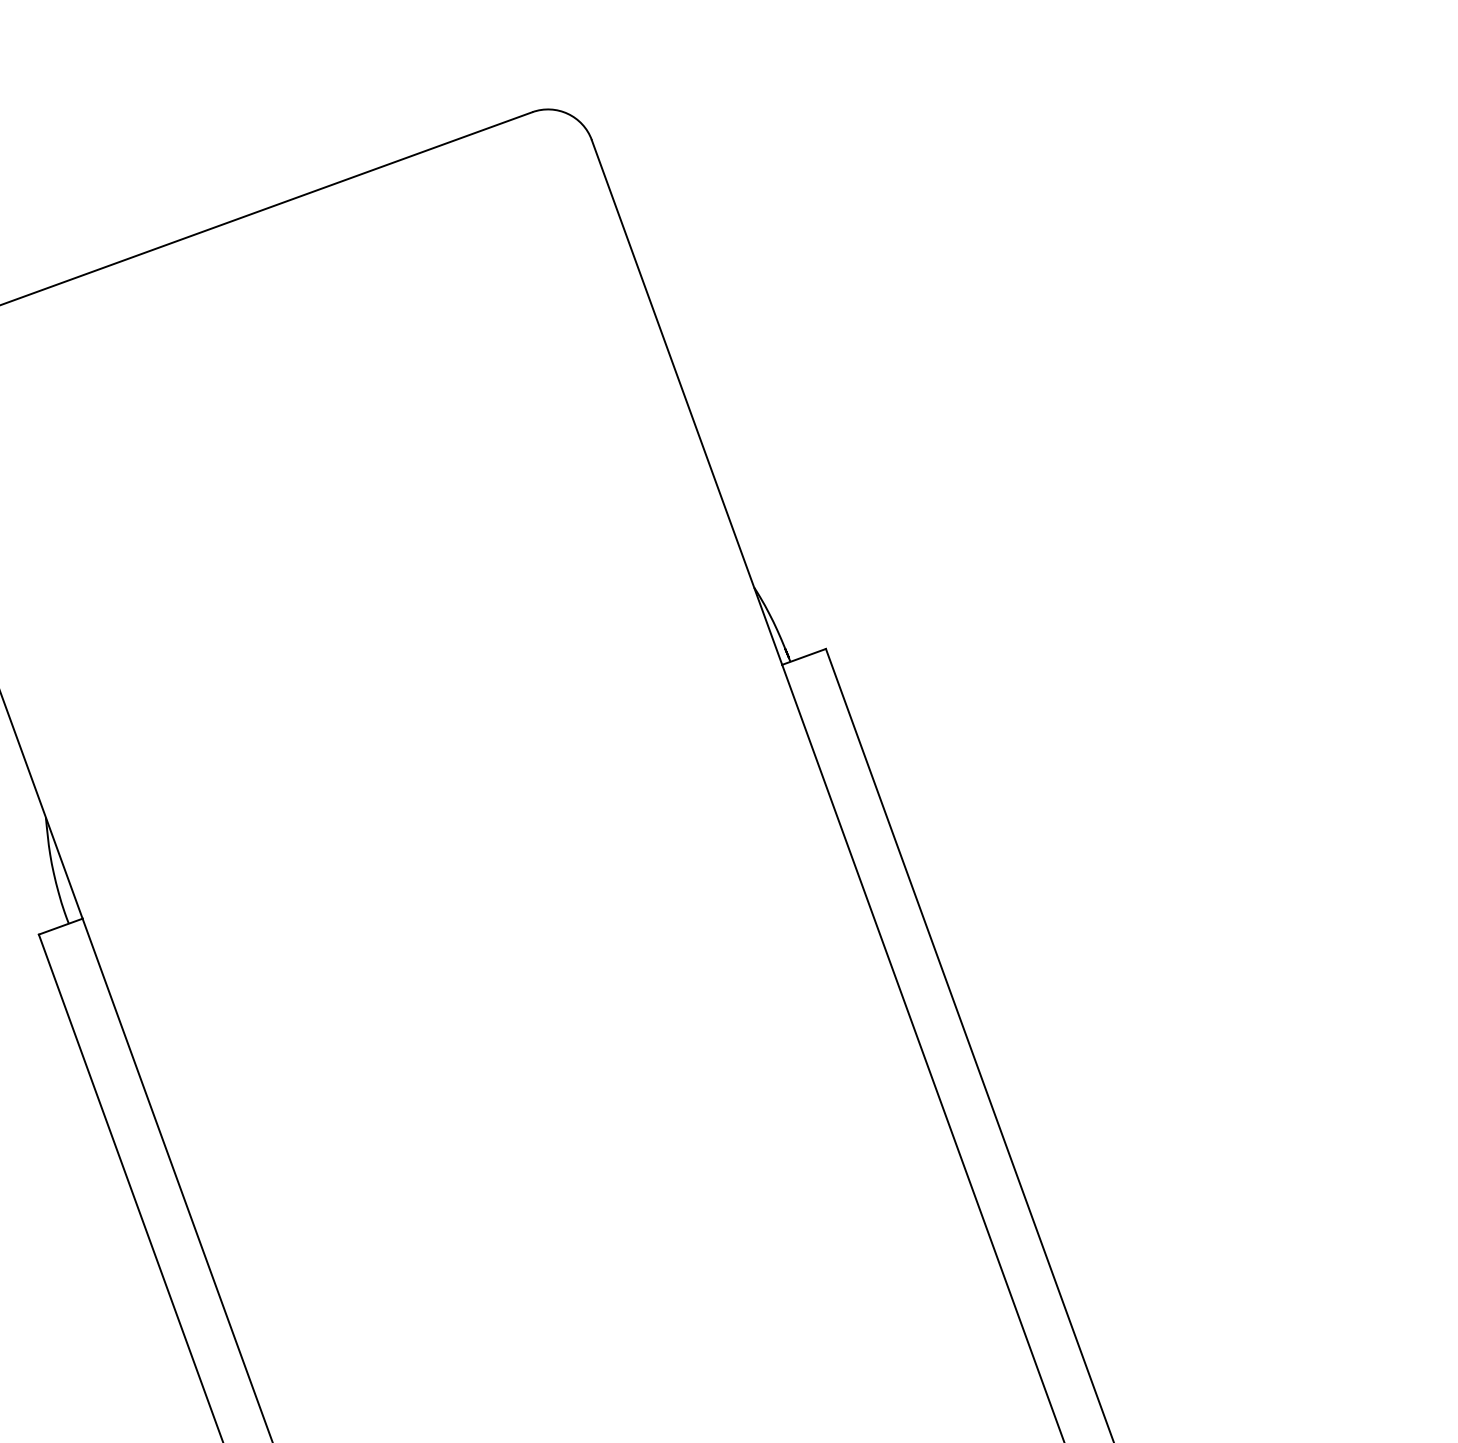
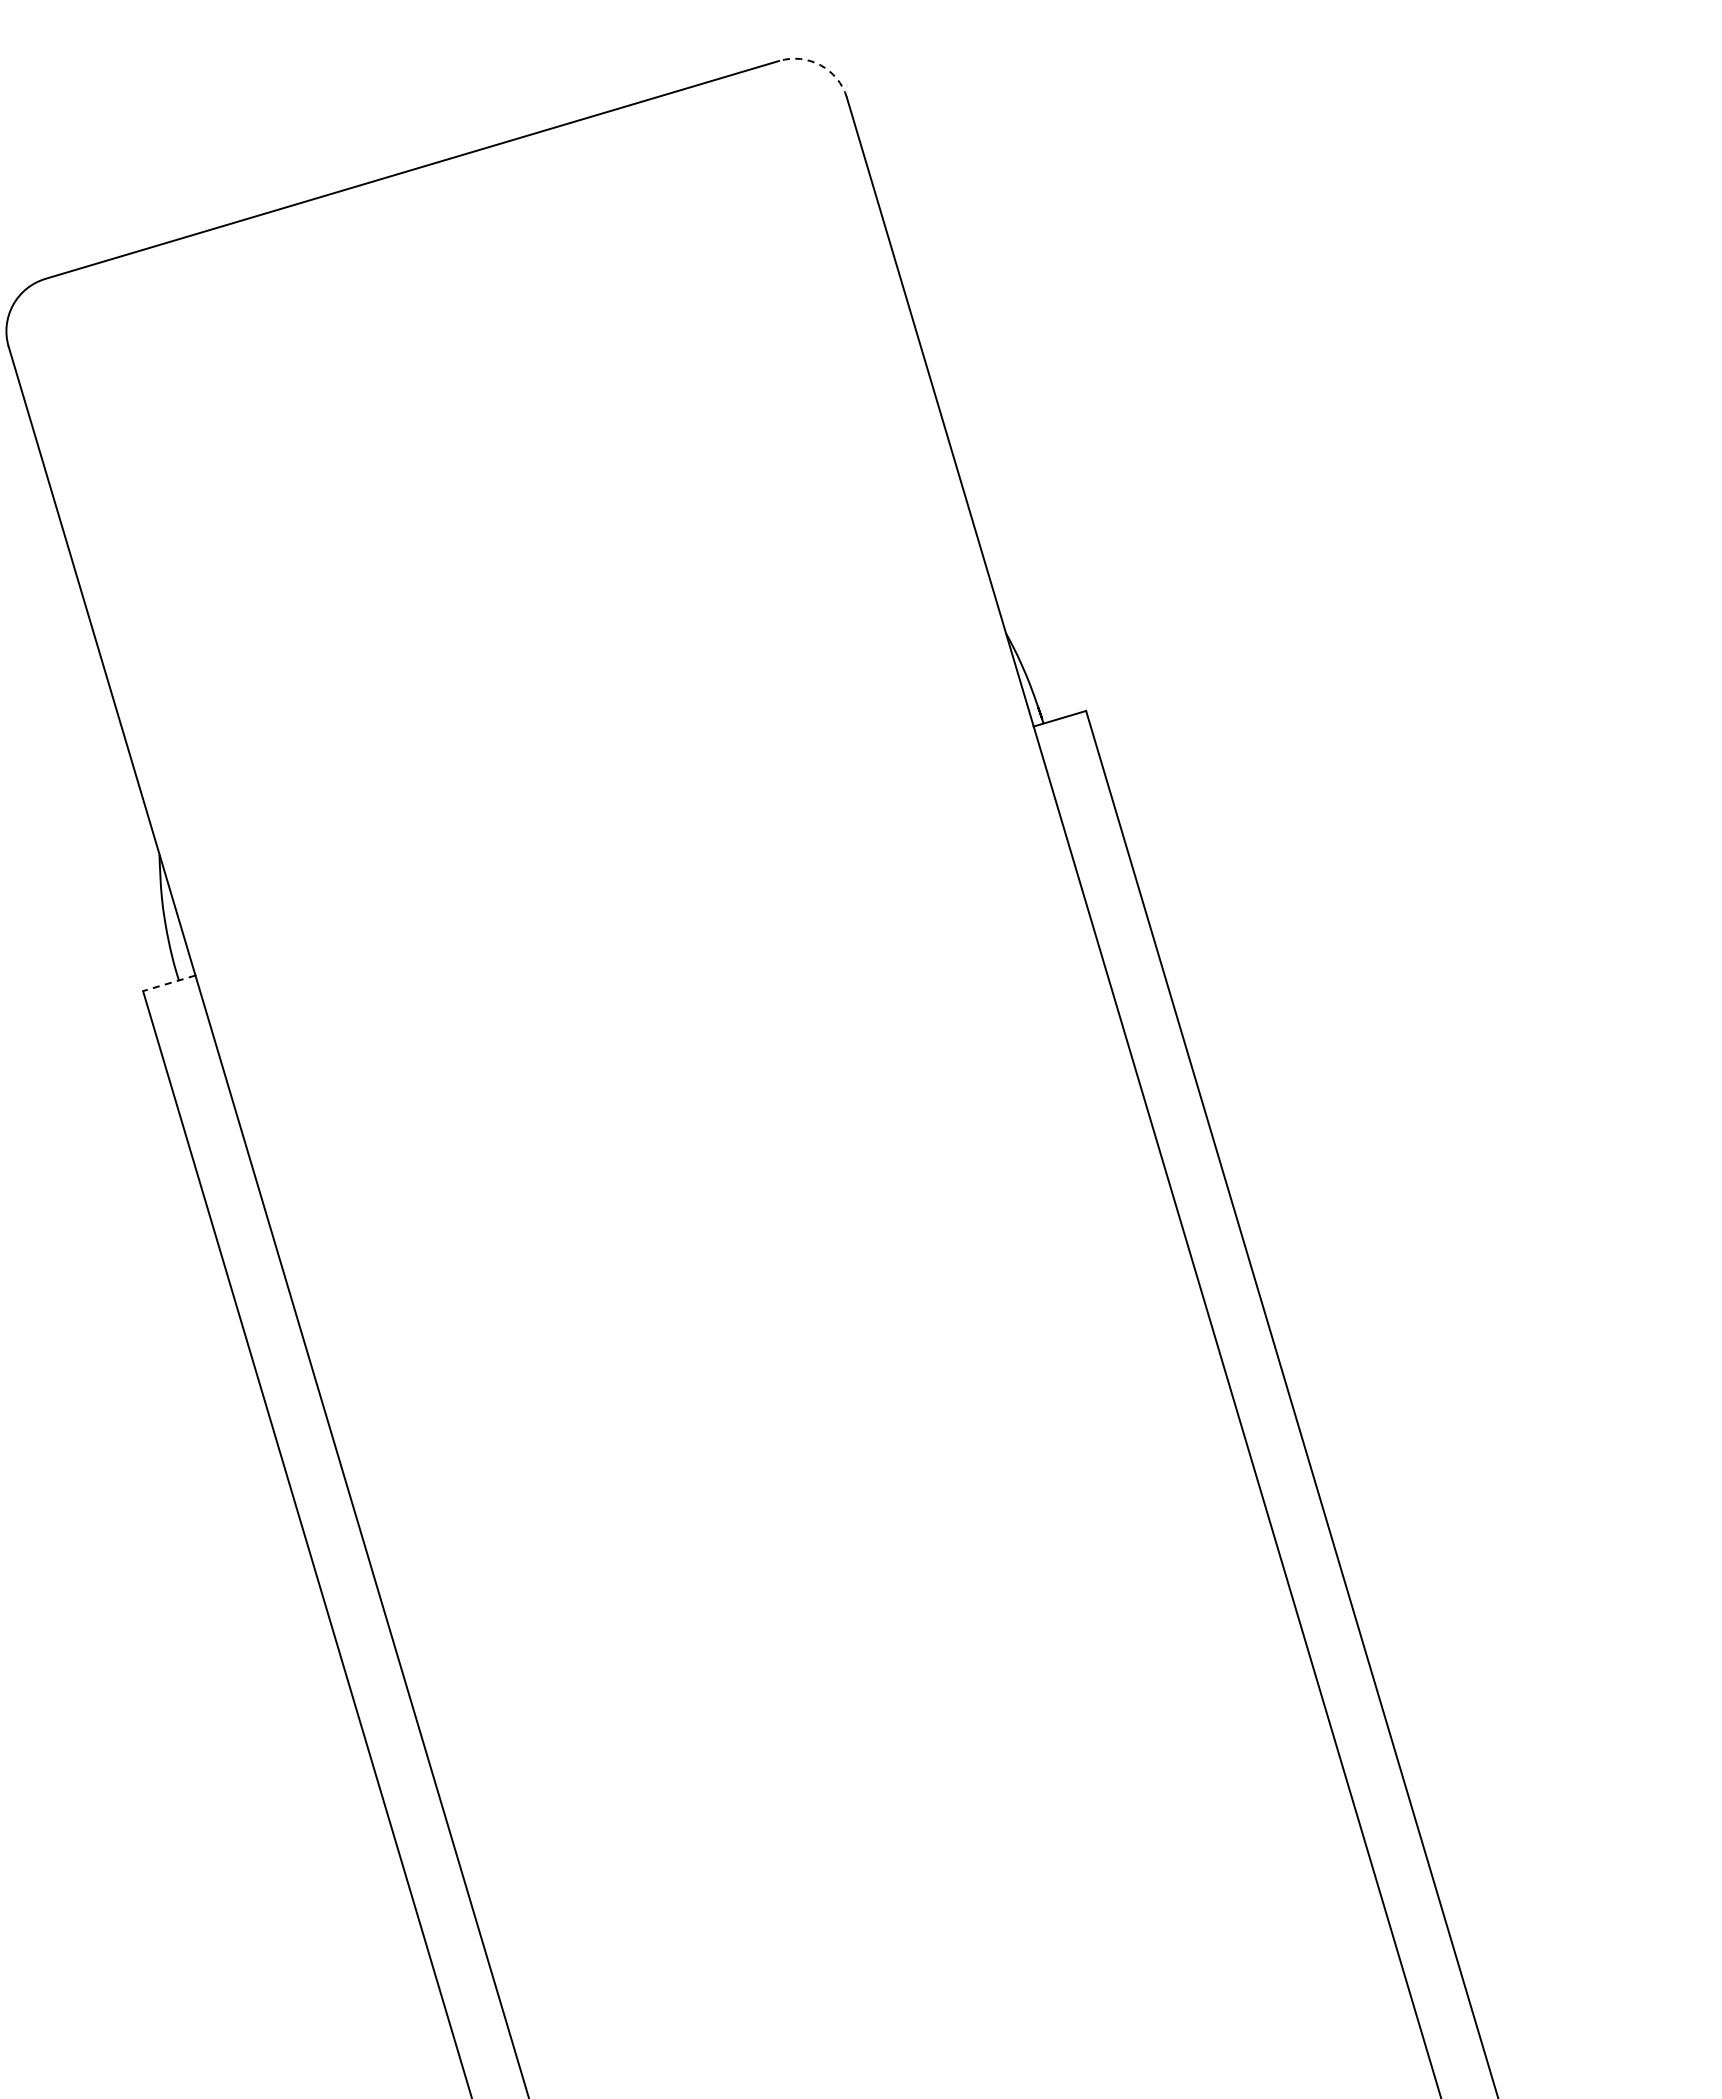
arc: (567, 113) -> (820, 65), solid -> dashed
line: (60, 926) -> (168, 983), solid -> dashed

